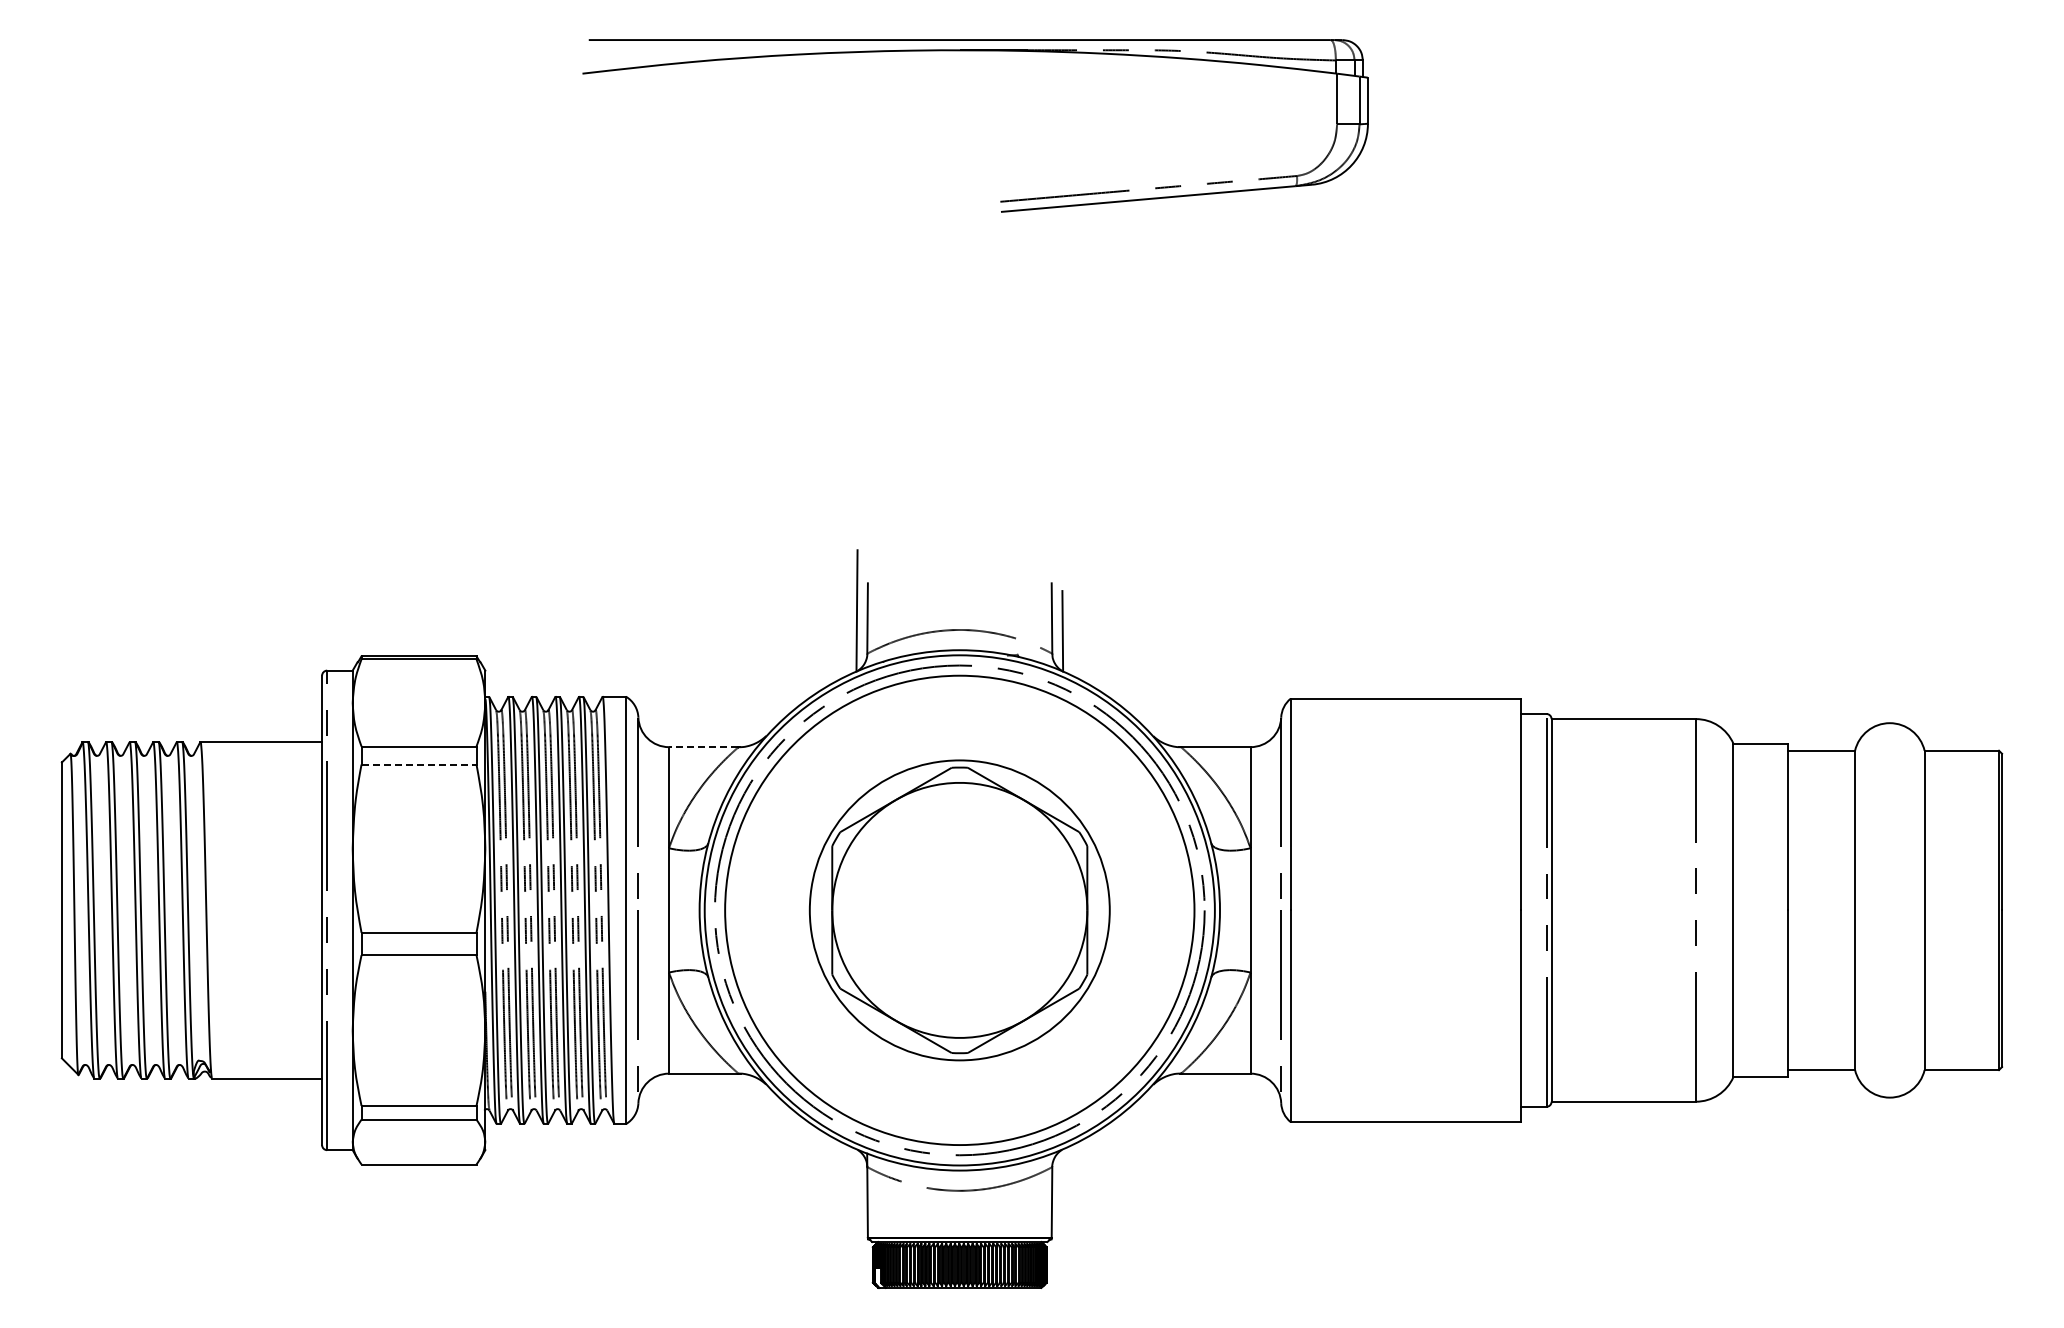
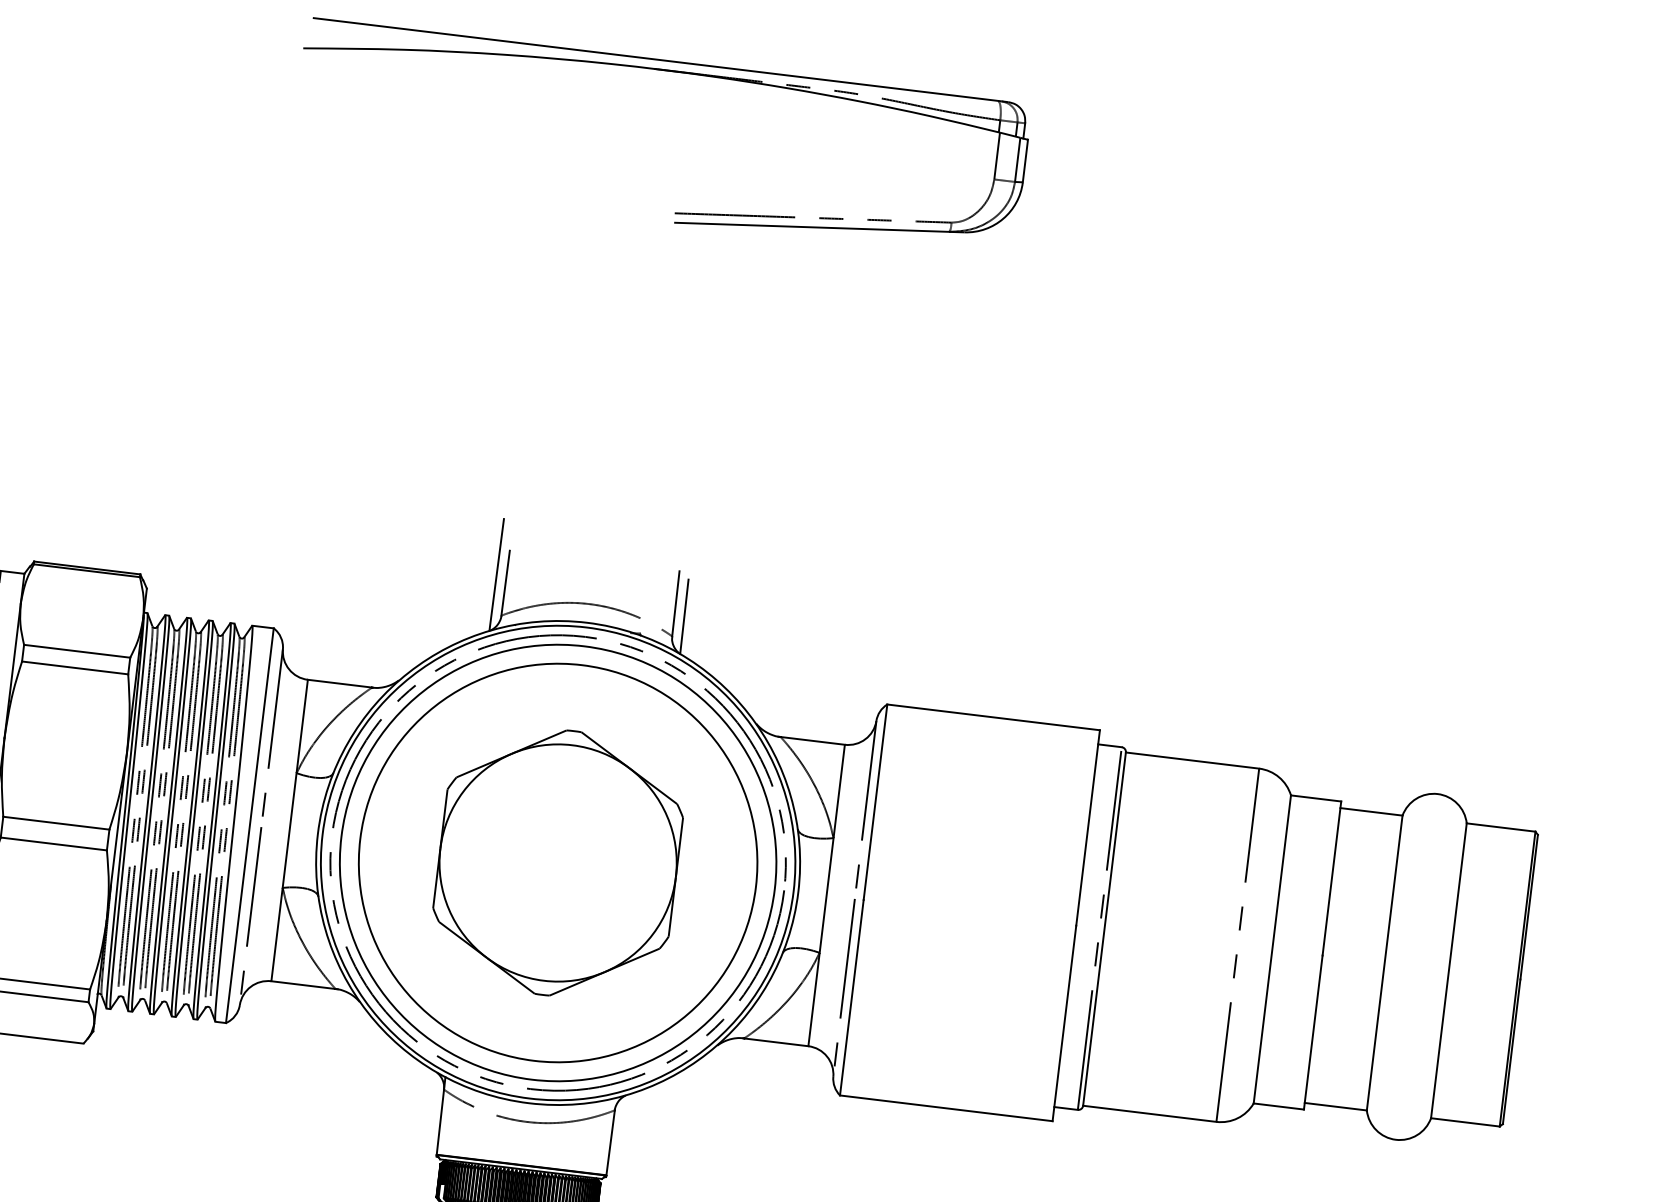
line: (703, 747) -> (339, 683), dashed -> solid
line: (419, 764) -> (75, 667), dashed -> solid
circle: (959, 910) -> (557, 863), size x1.43

